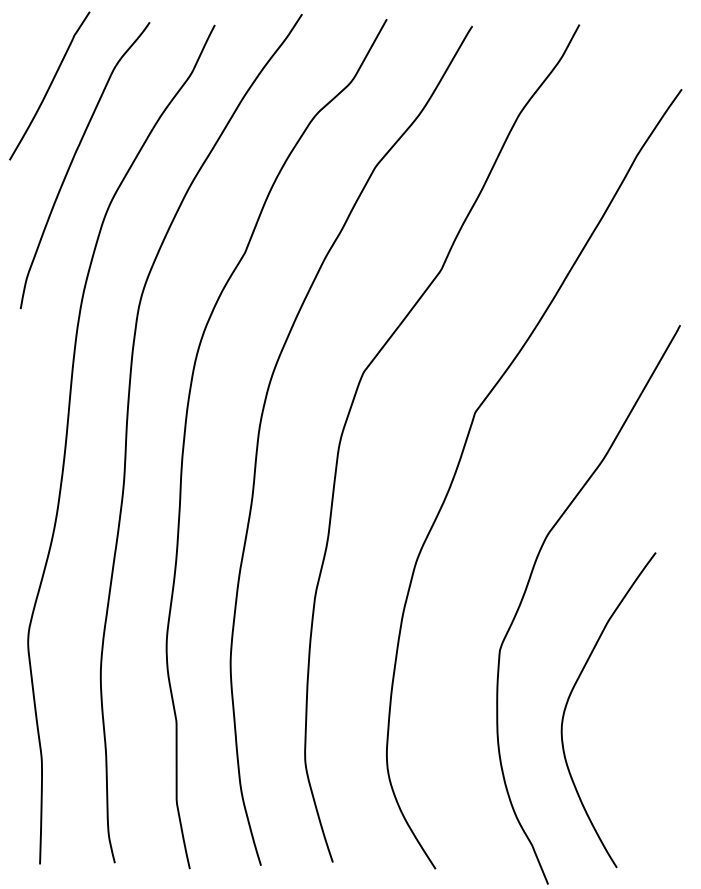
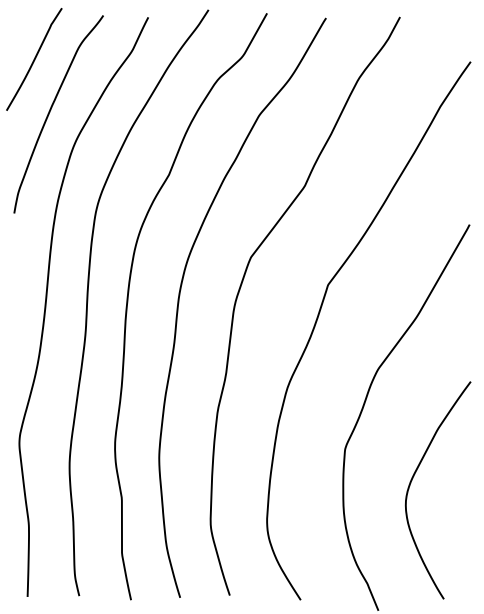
curve: (572, 692) -> (413, 478), moved

